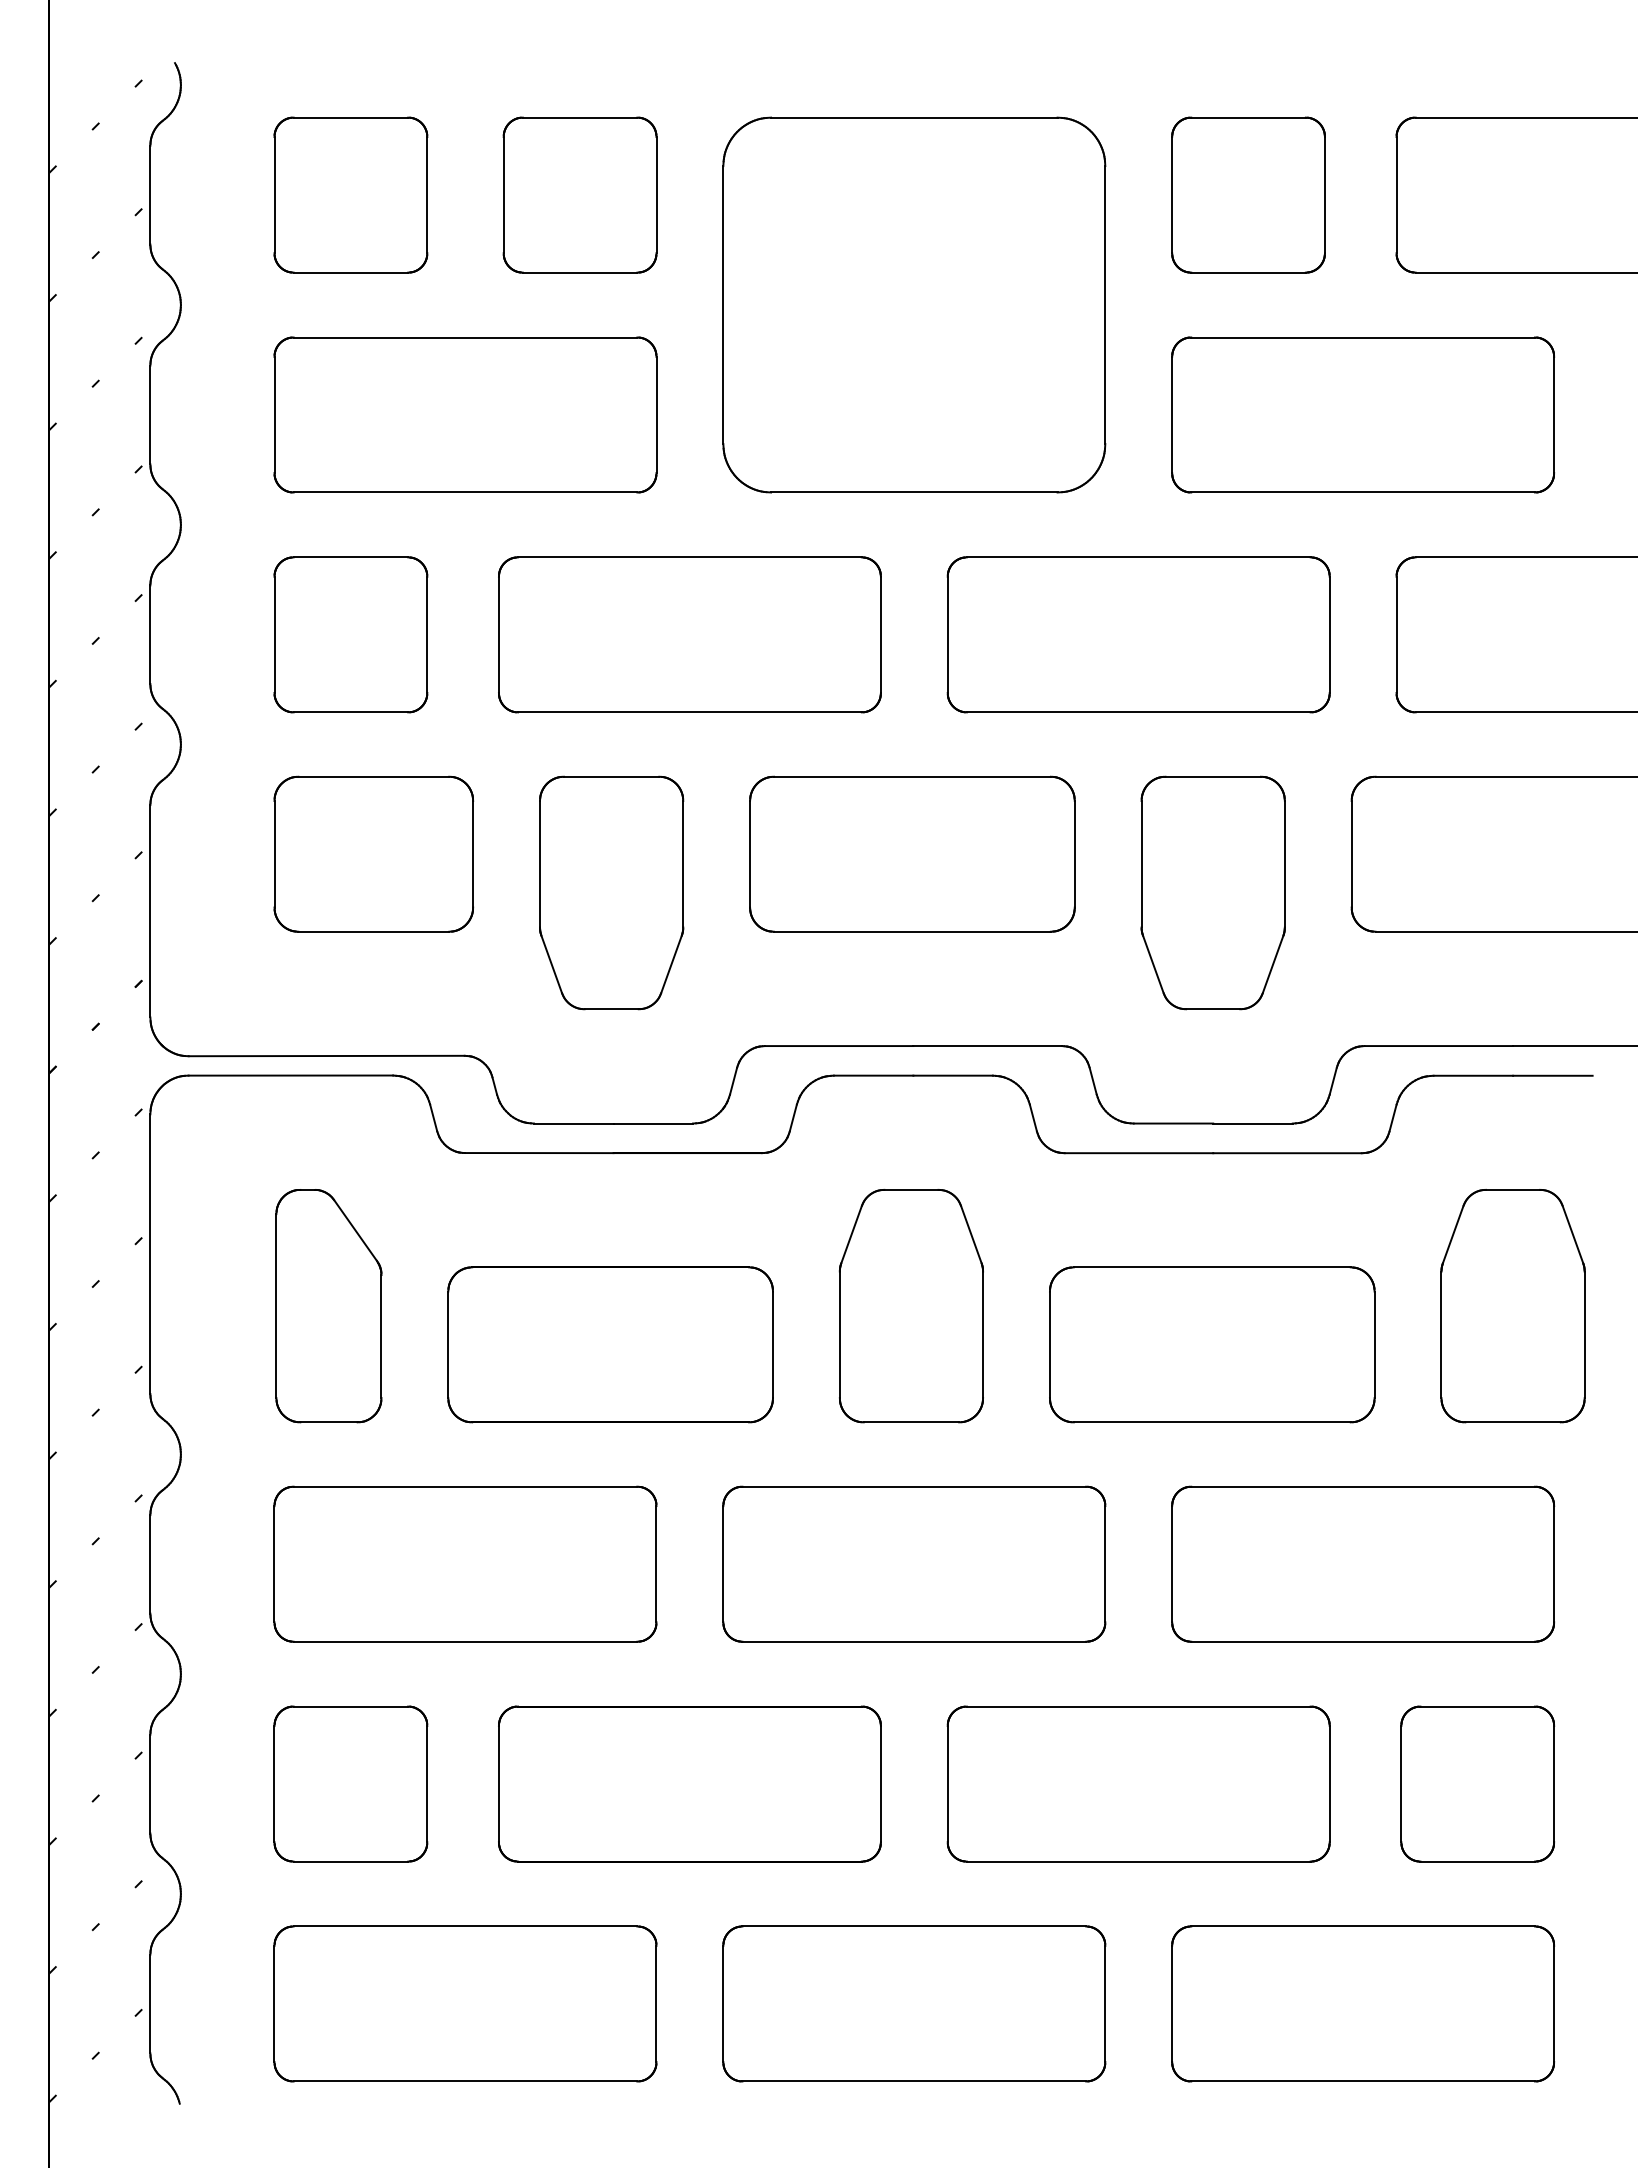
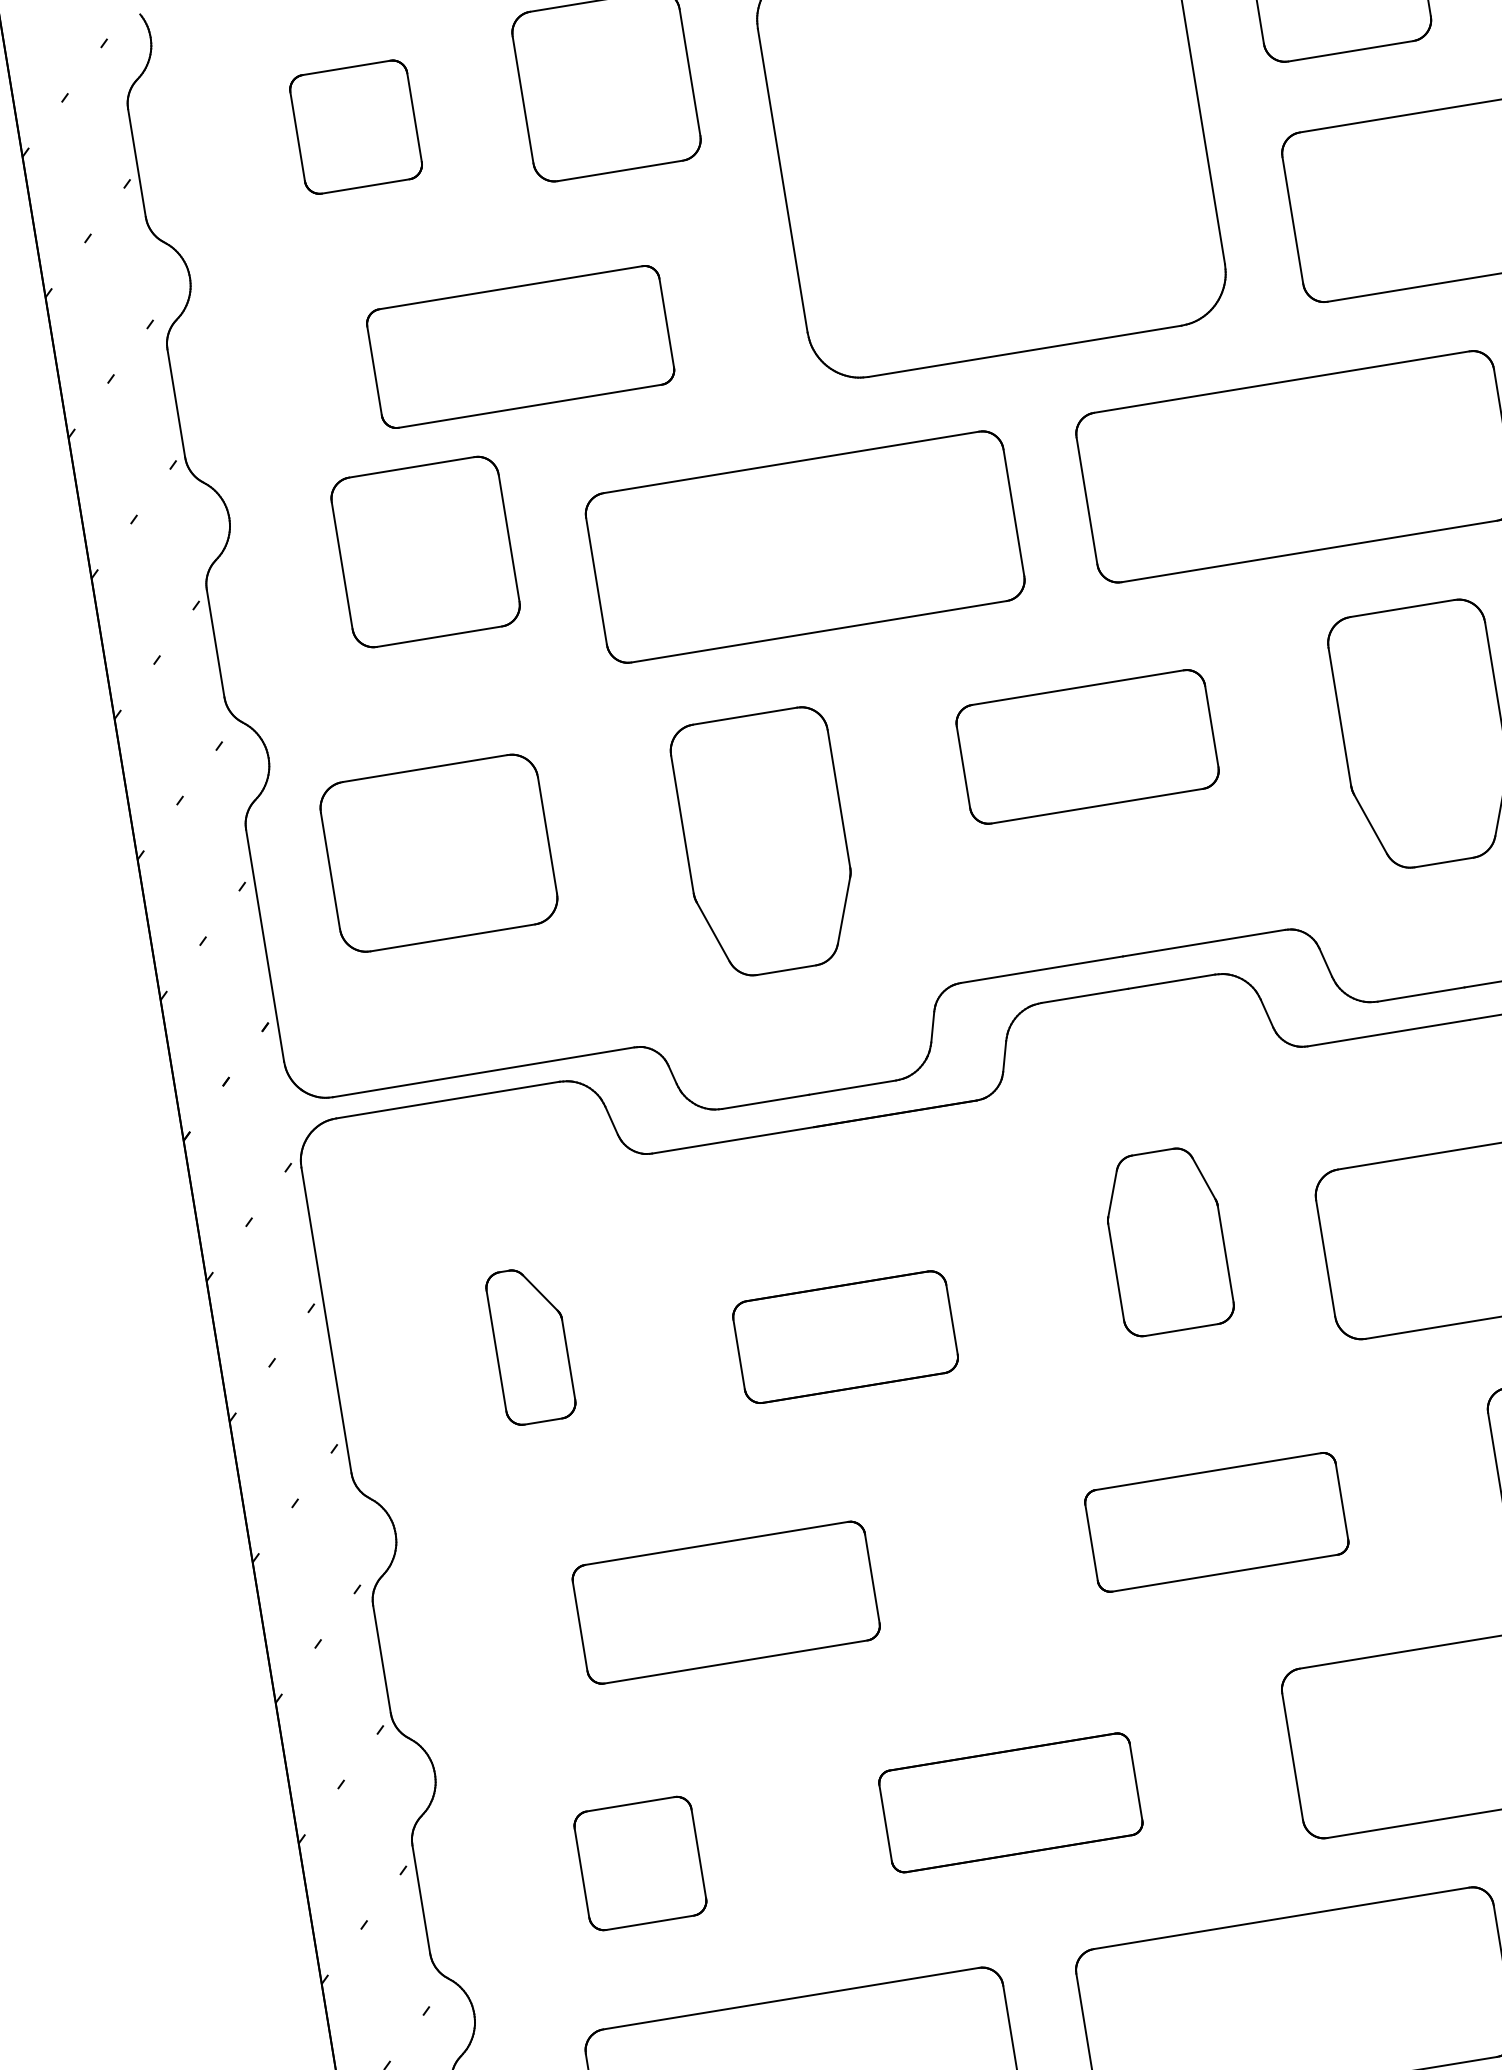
part: (350, 194) -> (355, 126), size x0.7
part: (465, 414) -> (520, 346), size x0.7
part: (350, 634) -> (425, 551), moved
part: (373, 853) -> (438, 852), moved
part: (912, 853) -> (1087, 746), size x0.7
part: (328, 1306) -> (530, 1345), size x0.6
part: (910, 1306) -> (1166, 1241), size x0.7
part: (610, 1344) -> (845, 1336), size x0.6
part: (465, 1563) -> (726, 1602), size x0.7
part: (914, 1563) -> (1216, 1521), size x0.6
part: (350, 1783) -> (639, 1863), size x0.7
part: (689, 1783) -> (1010, 1802), size x0.6

